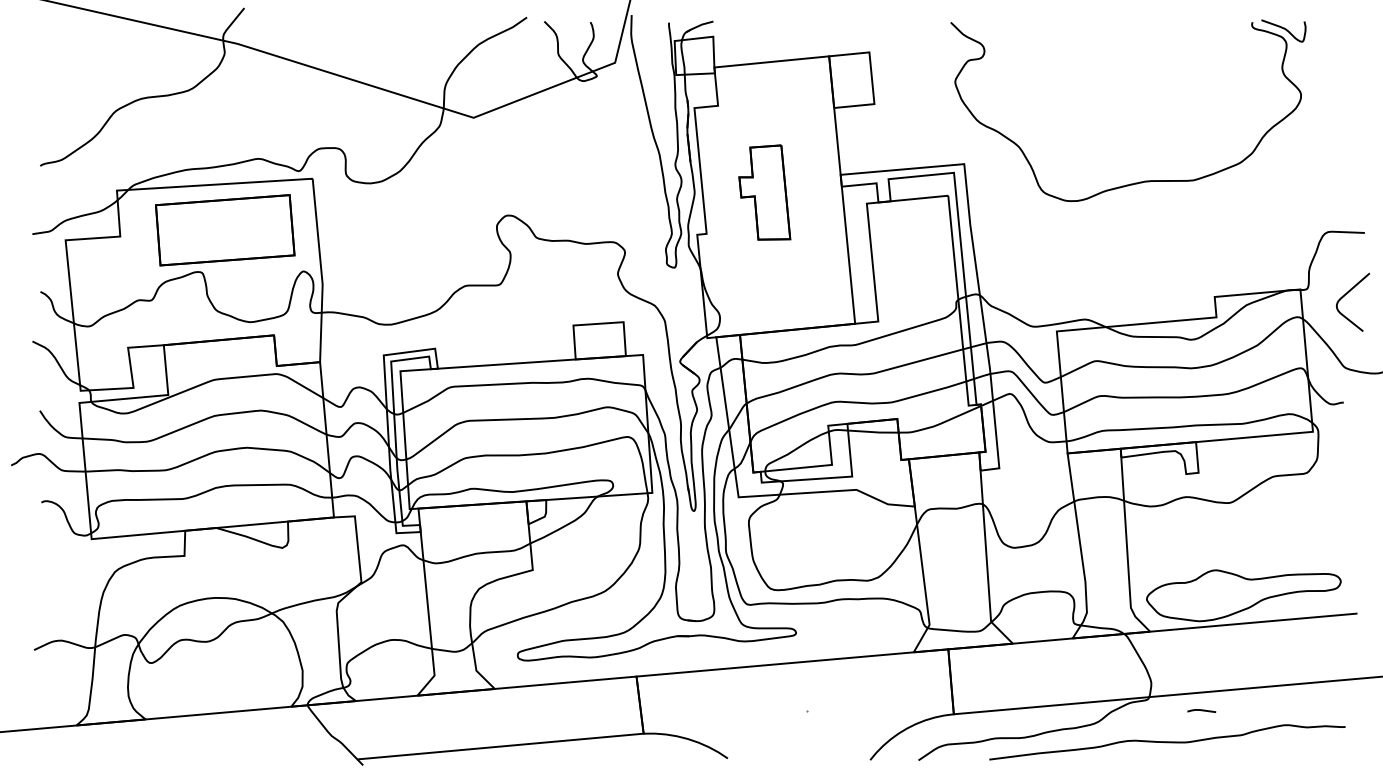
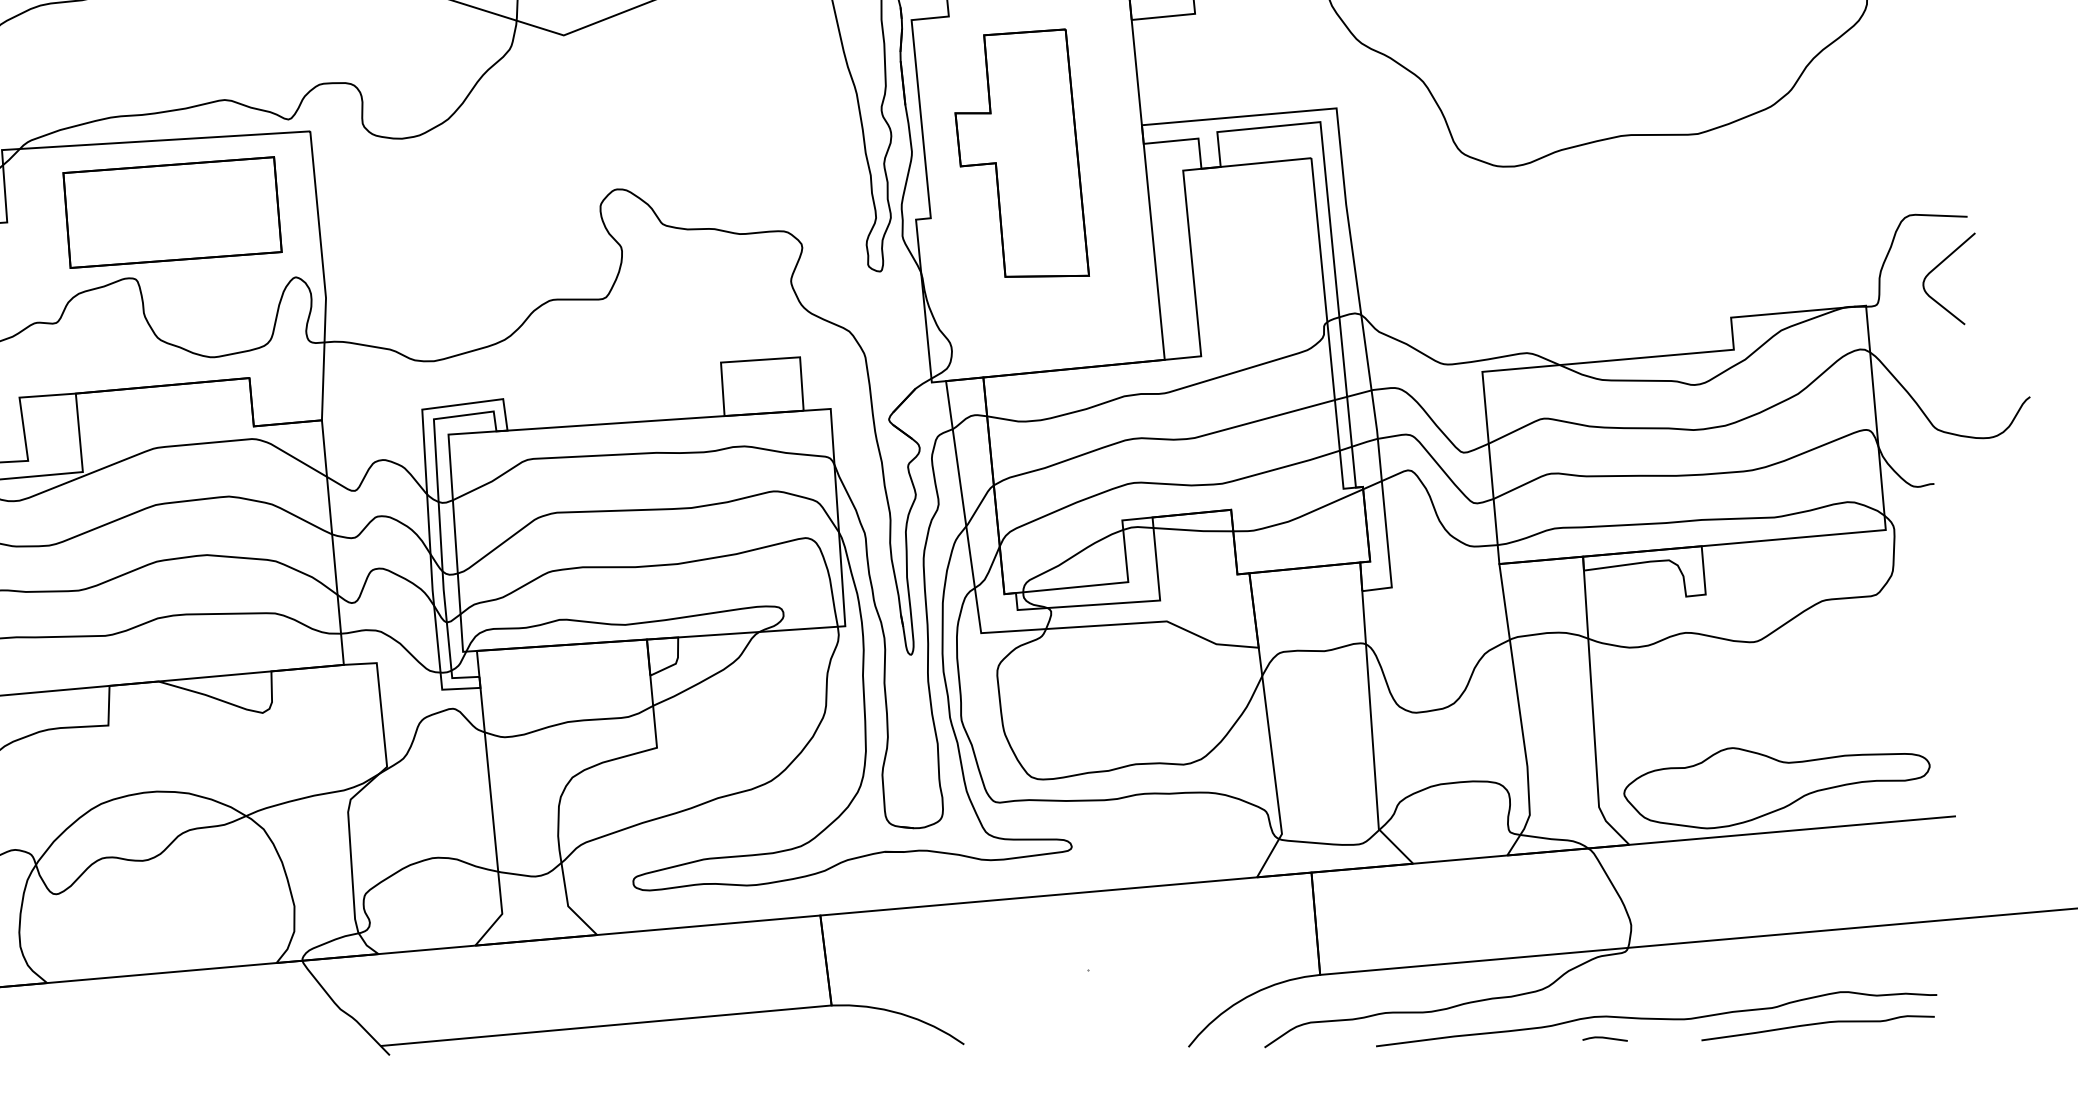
part: (764, 192) -> (1021, 153), size x1.67
curve: (1347, 294) -> (1940, 266), moved
line: (1201, 710) -> (1604, 1038), moved
curve: (1269, 746) -> (1817, 1025), added

